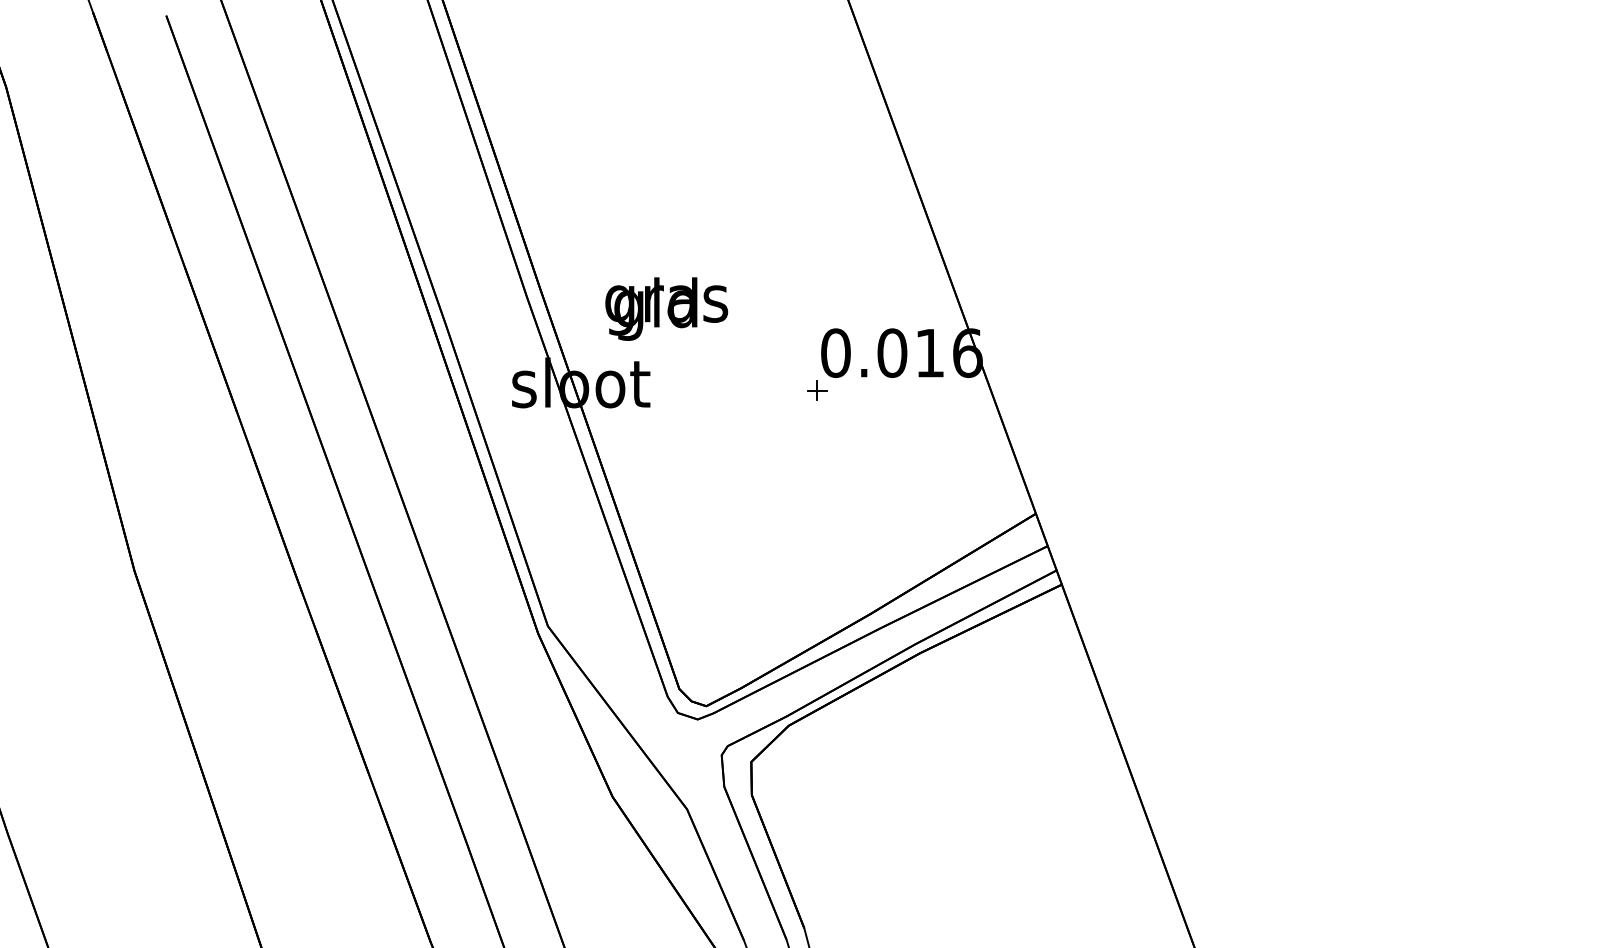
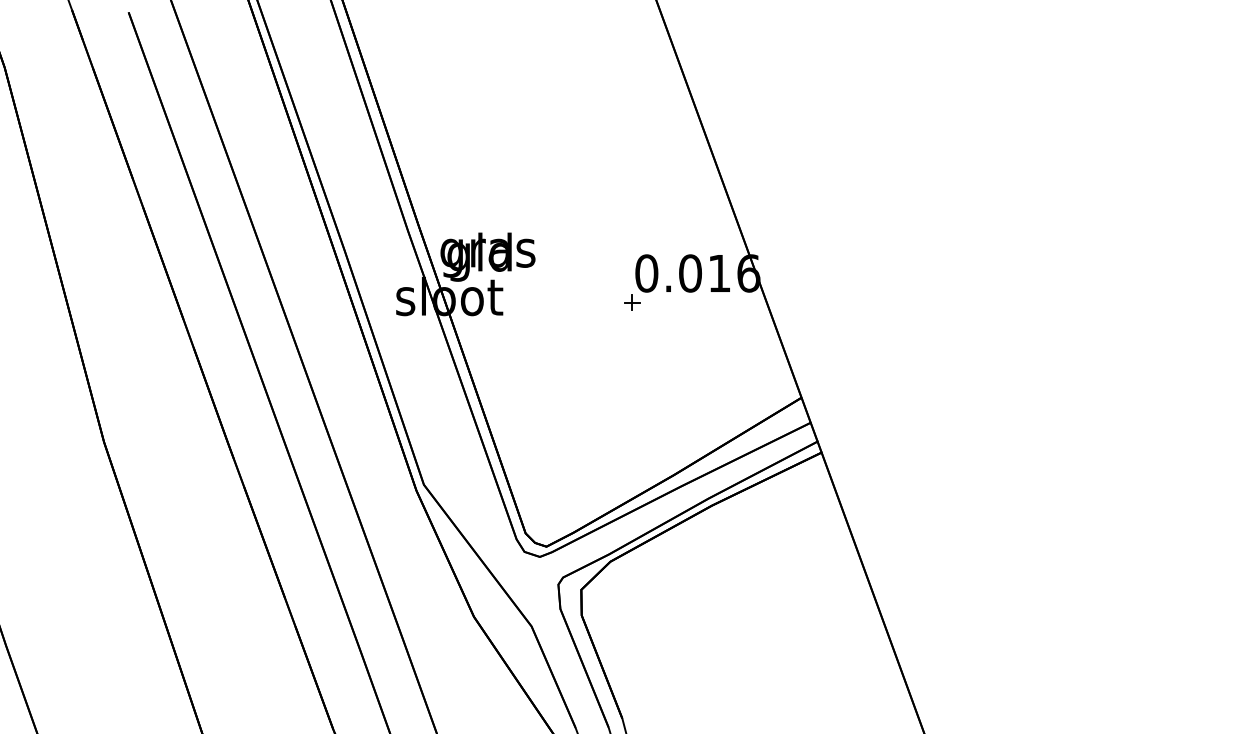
text: (666, 308) -> (487, 256), moved

